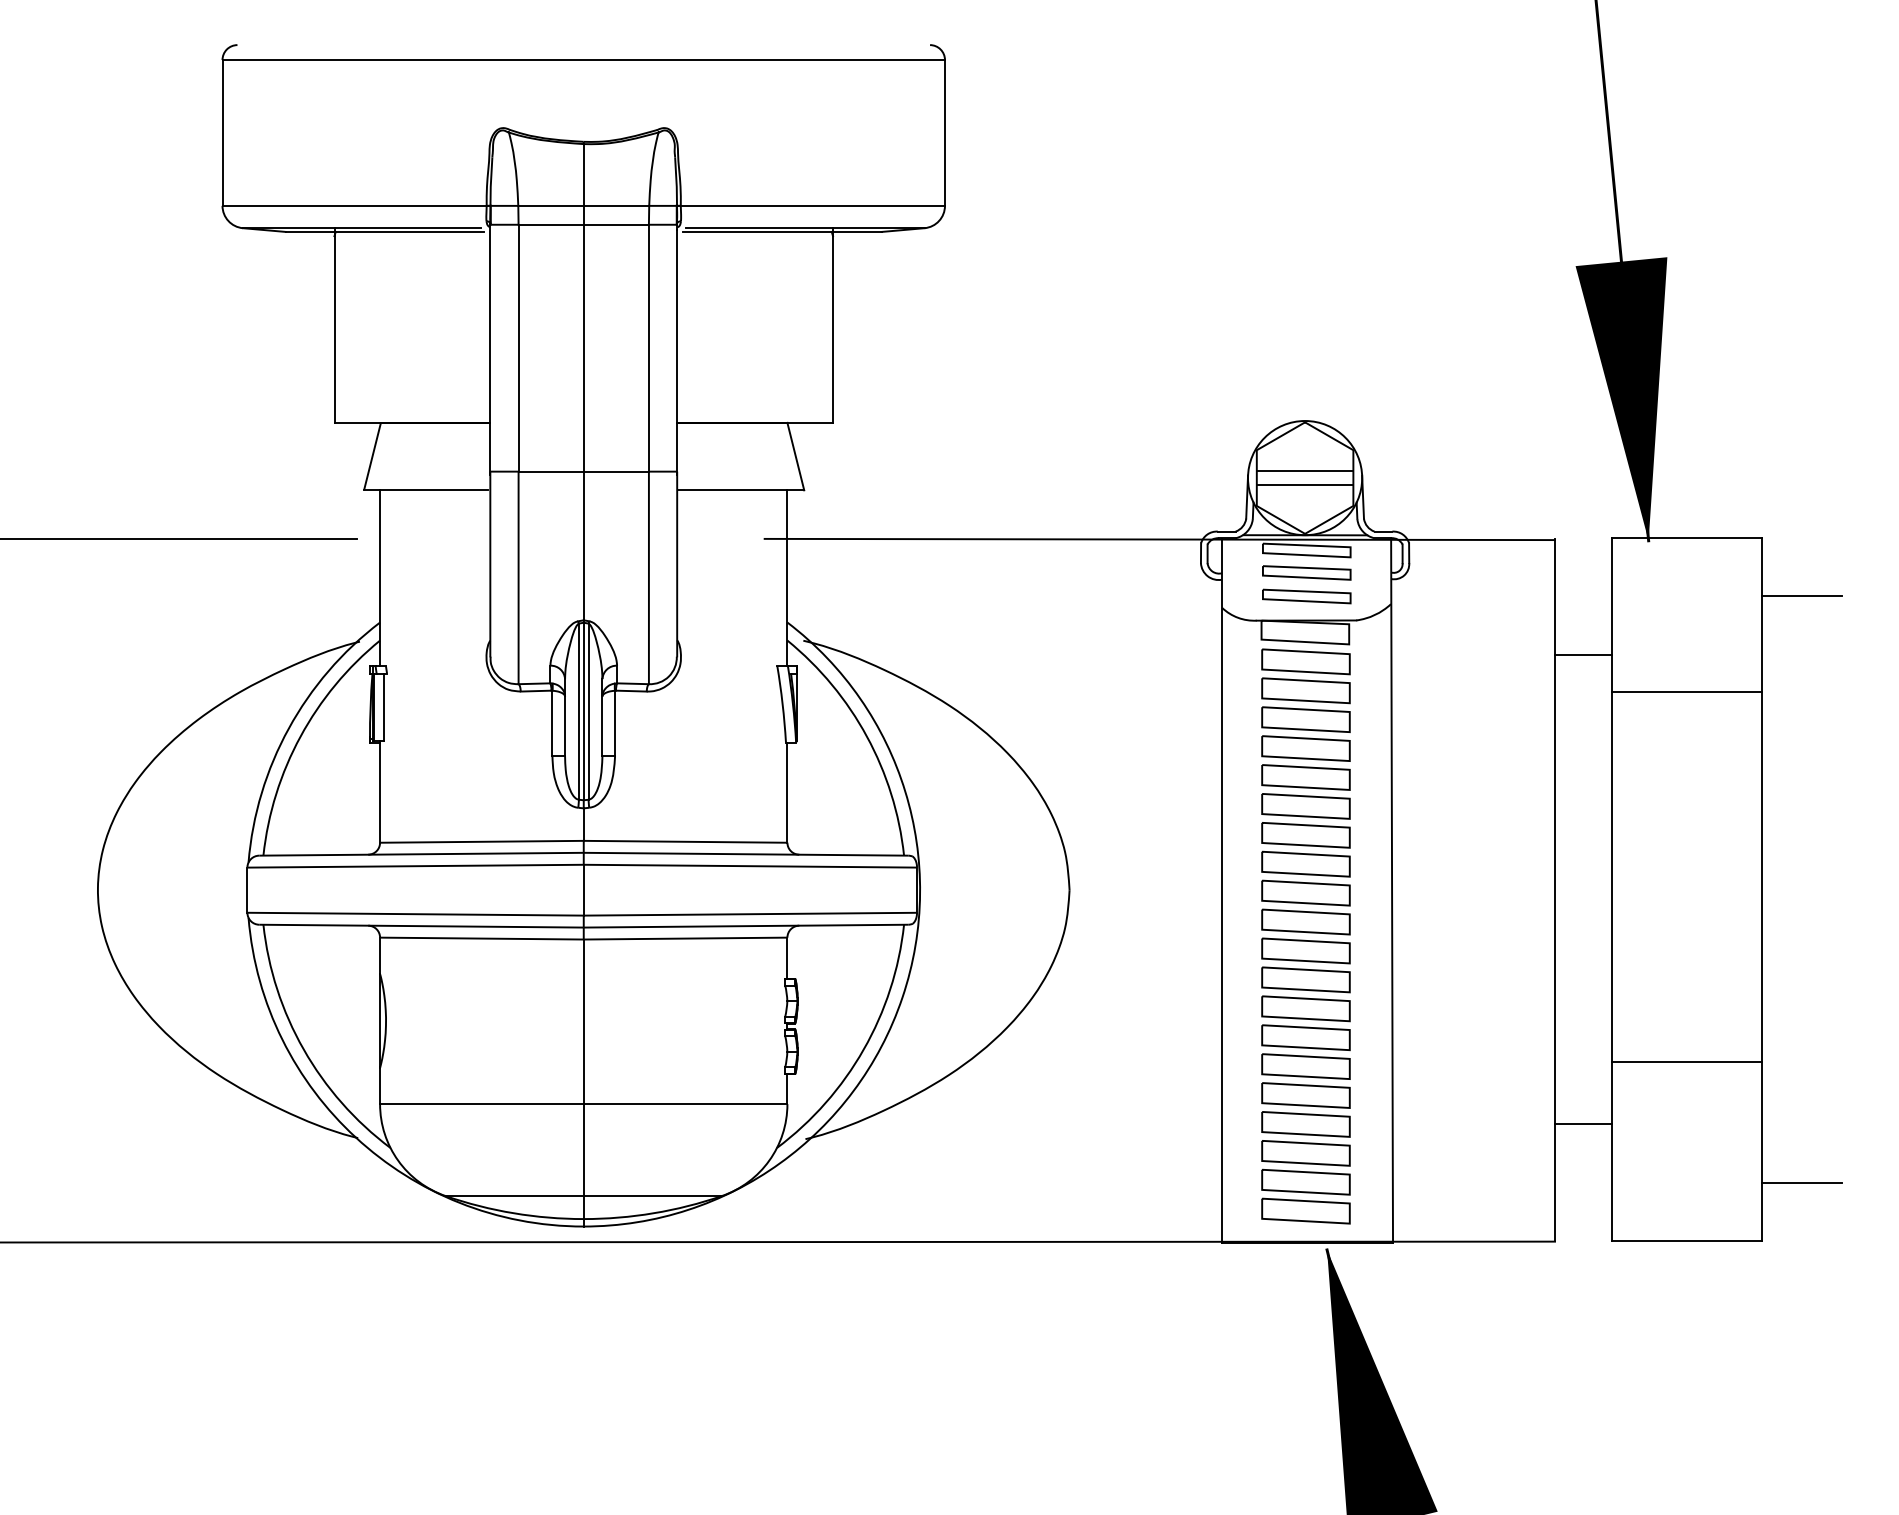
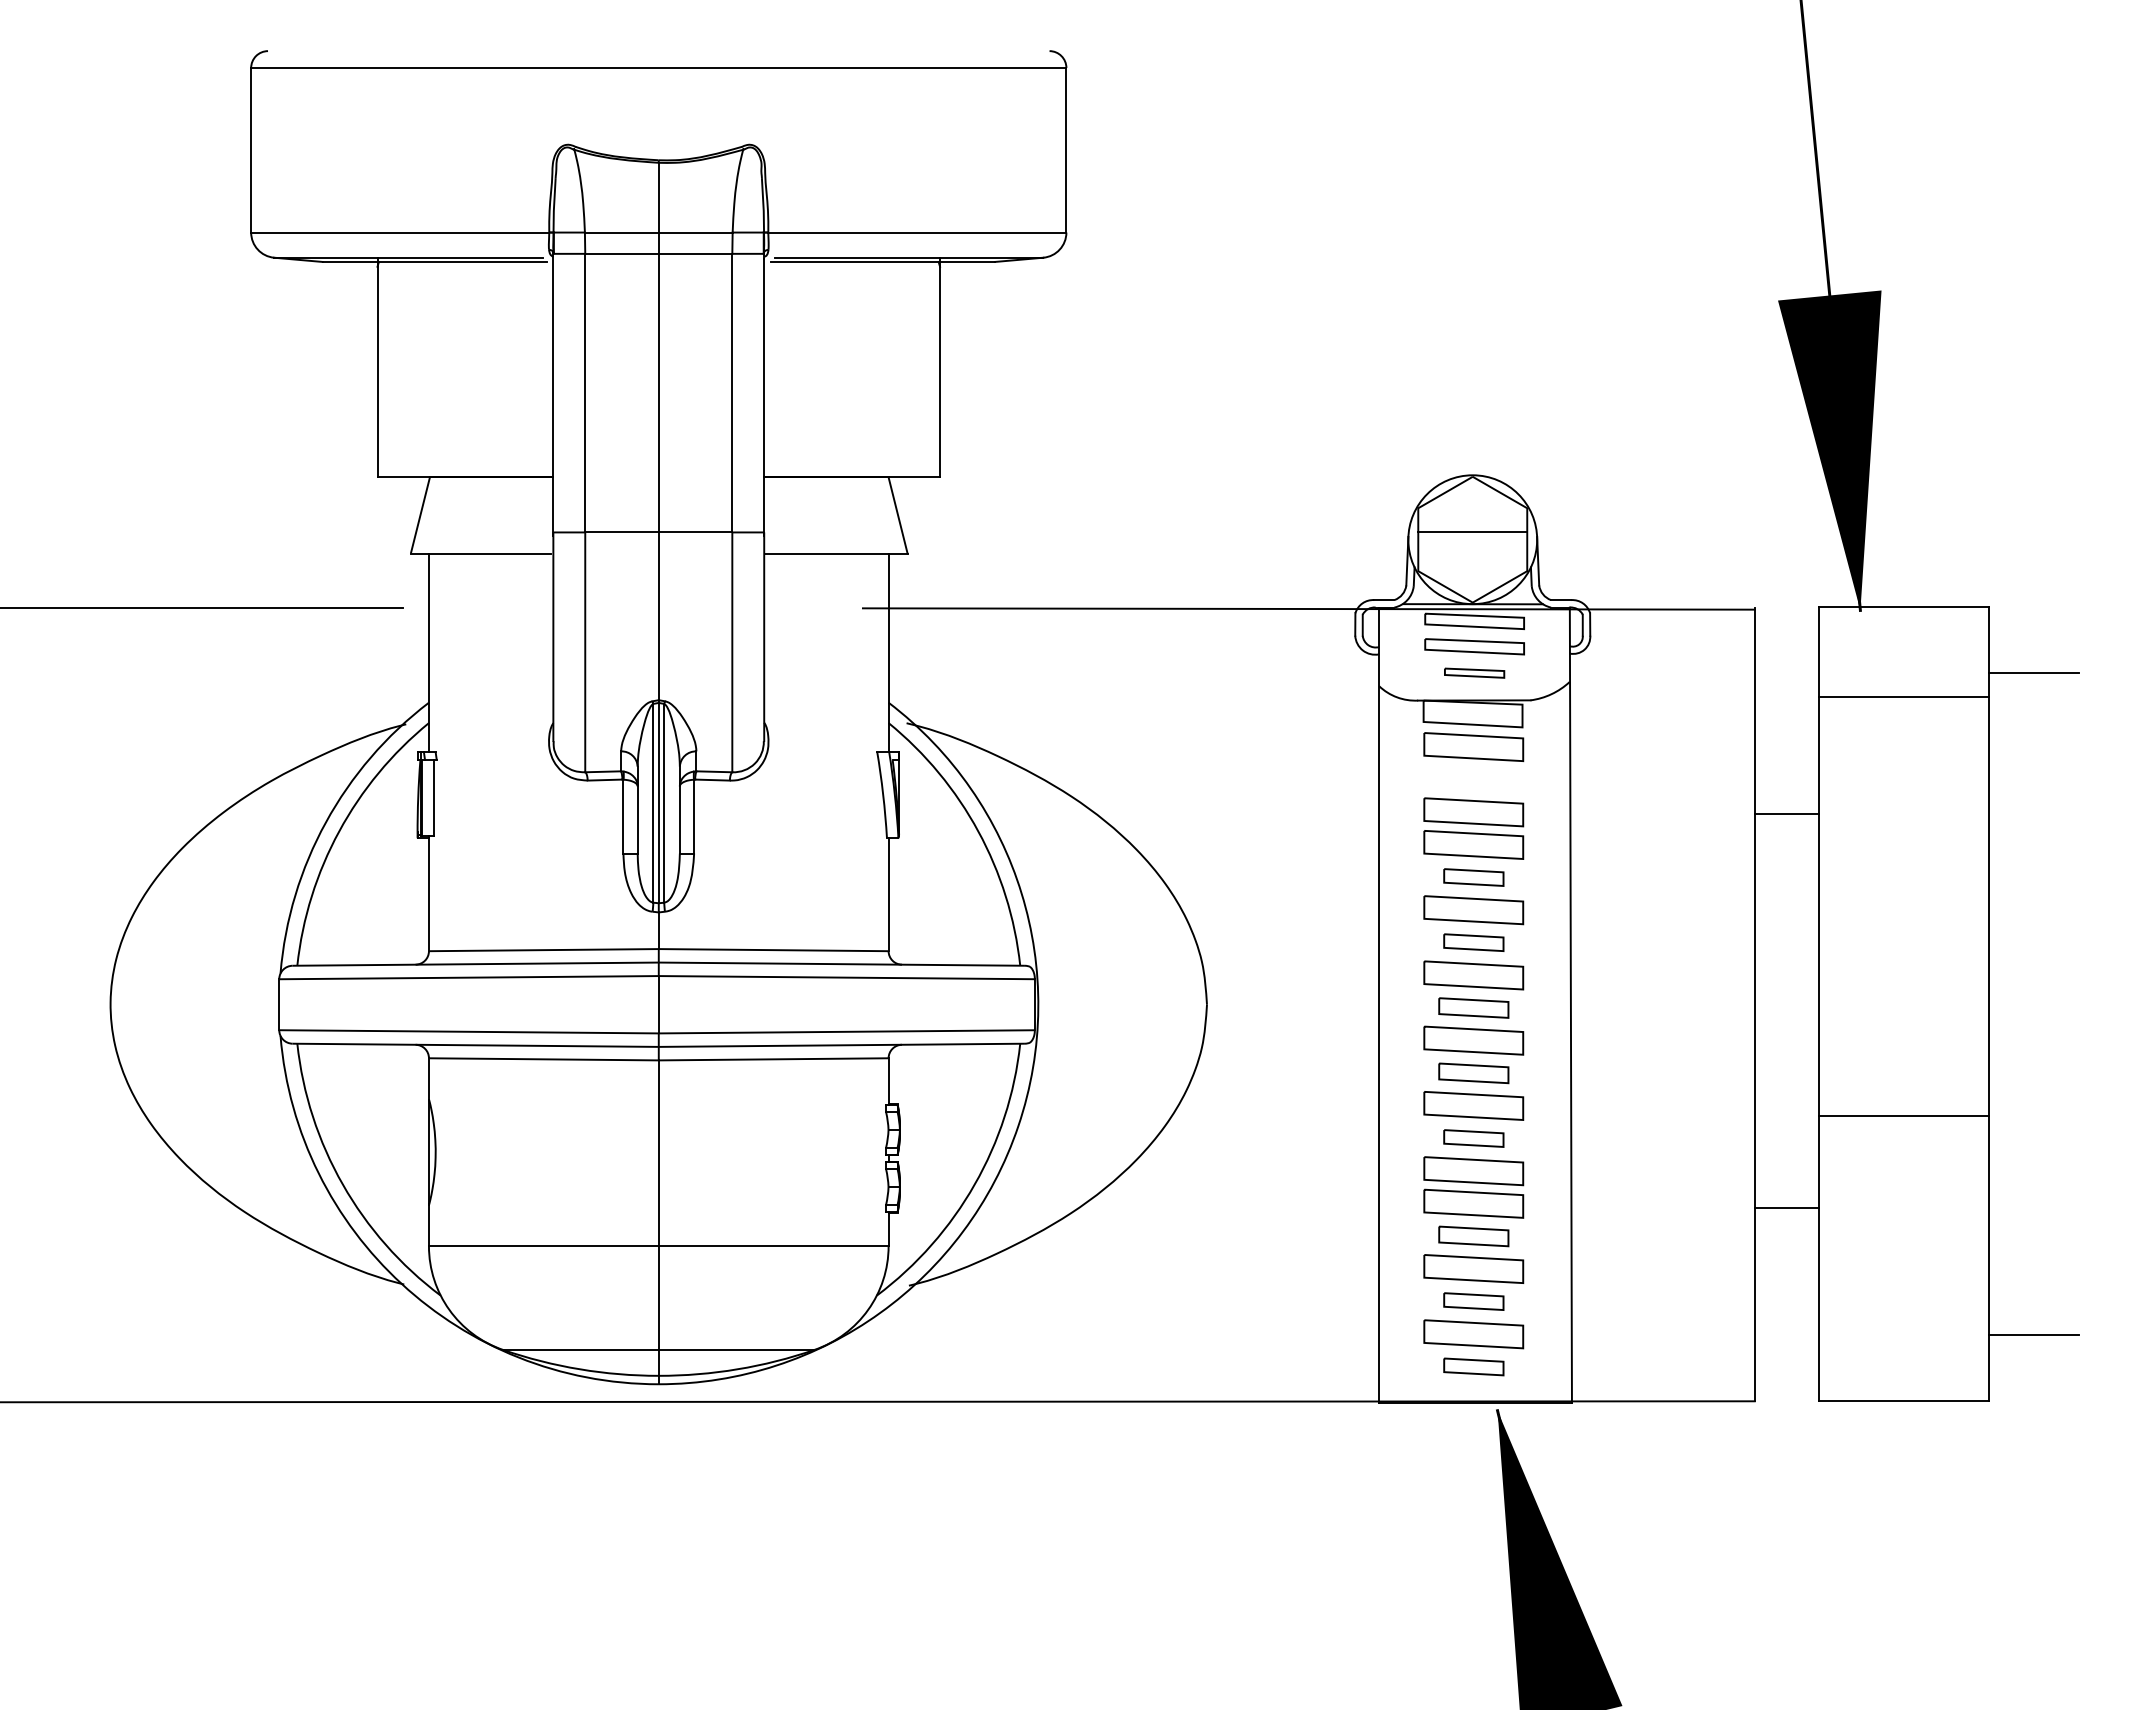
line: (1304, 484) -> (1472, 547), removed
part: (1306, 595) -> (1474, 672), size x0.6
line: (1583, 655) -> (1786, 814), moved
part: (1305, 690) -> (1473, 779), removed
line: (1686, 692) -> (1903, 697), moved
part: (1305, 777) -> (1473, 877), size x0.6
part: (1305, 835) -> (1473, 942), size x0.6
part: (1305, 892) -> (1473, 1007), size x0.7
part: (1305, 951) -> (1473, 1073), size x0.7
part: (1305, 1008) -> (1473, 1138), size x0.6
line: (1686, 1061) -> (1903, 1115), moved
part: (1305, 1095) -> (1473, 1236), size x0.7
line: (1583, 1123) -> (1786, 1207), moved
part: (1305, 1153) -> (1473, 1301), size x0.6
part: (1305, 1210) -> (1473, 1366), size x0.6

